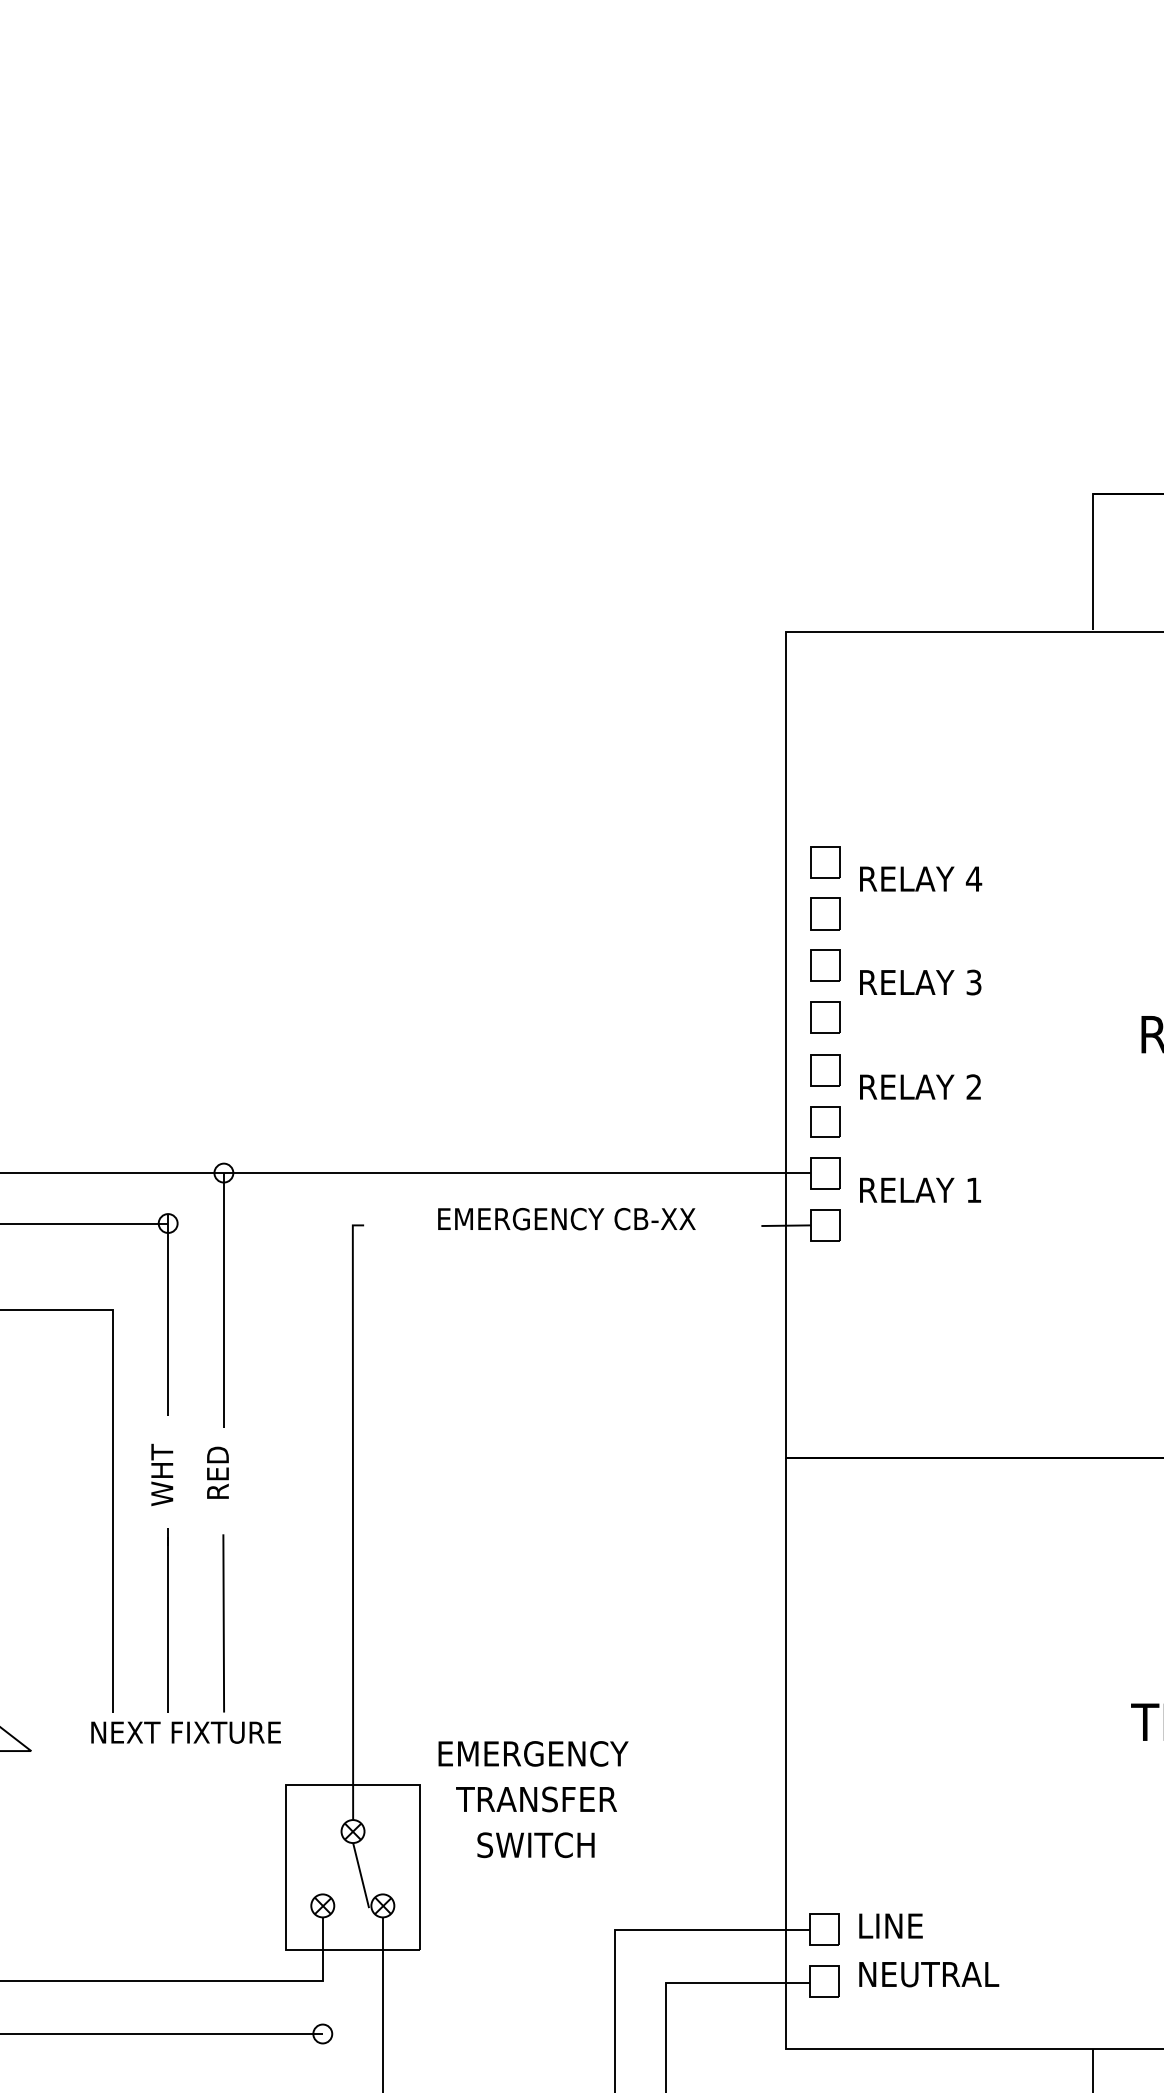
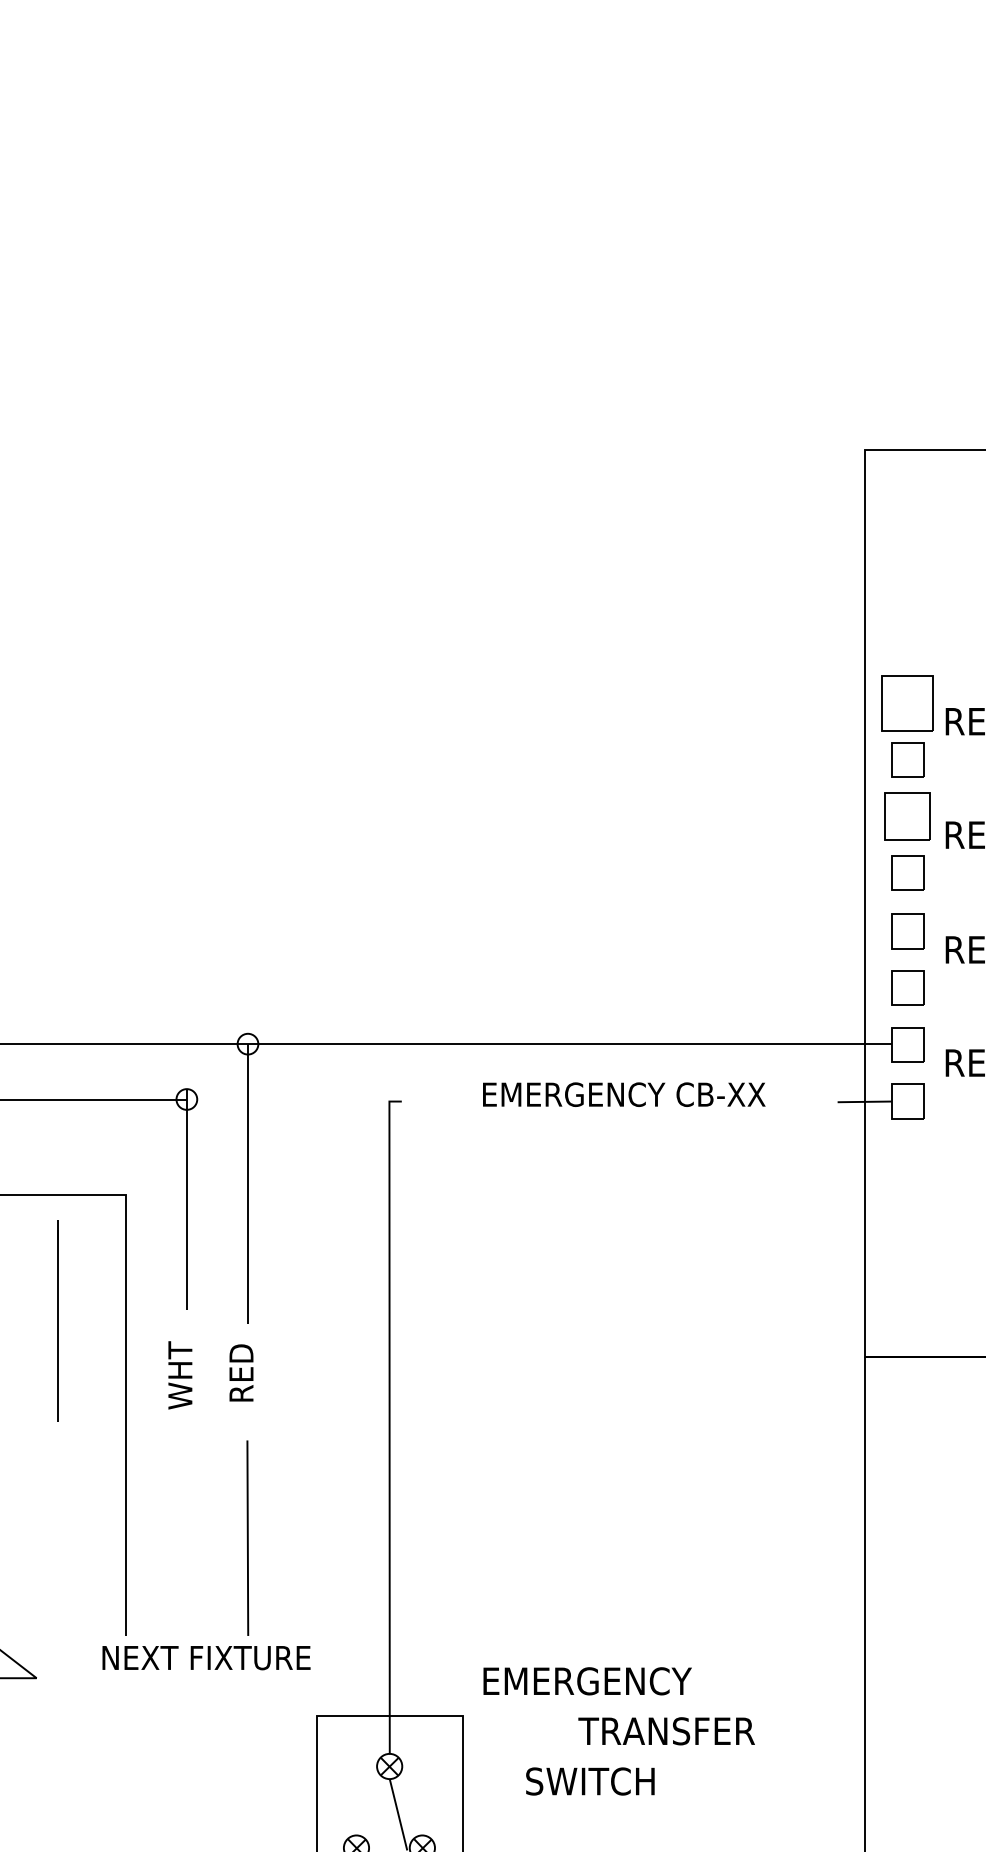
part: (825, 862) -> (907, 703), size x1.6
part: (825, 965) -> (907, 816), size x1.4
line: (167, 1620) -> (56, 1321), moved
text: (536, 1799) -> (666, 1731), moved

